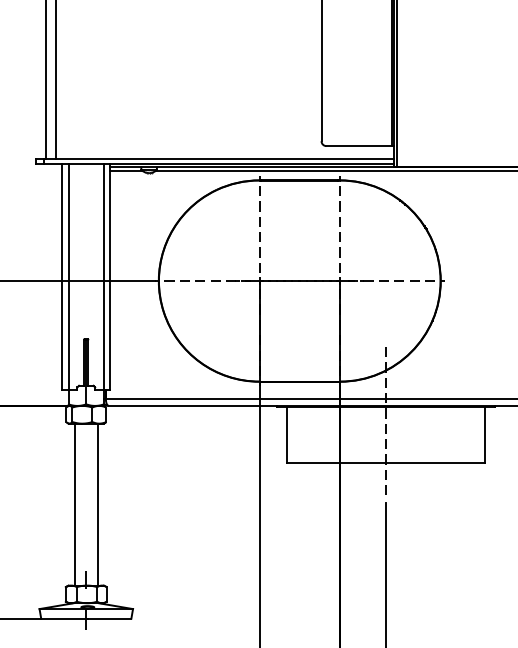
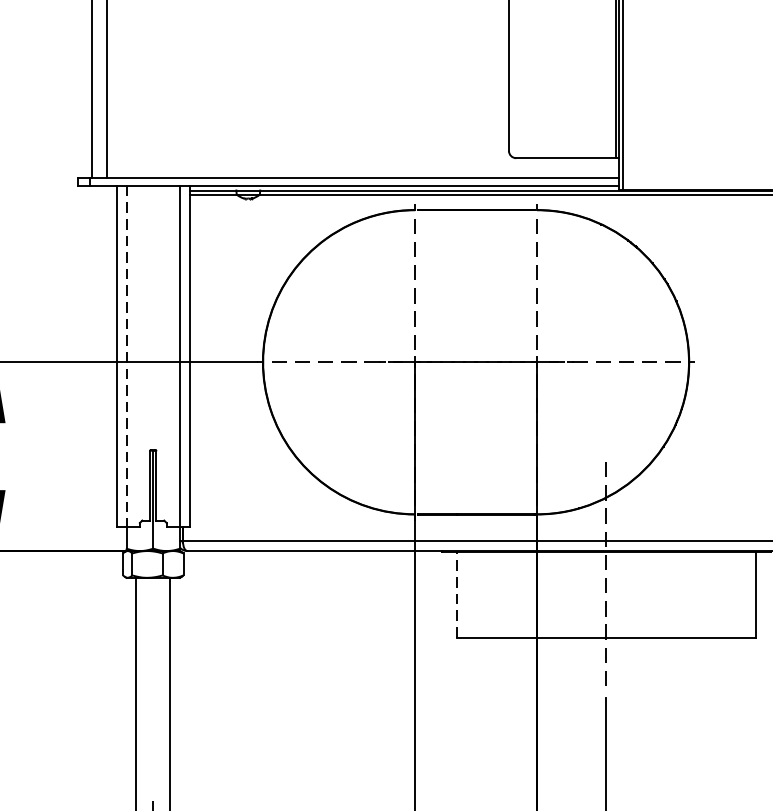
line: (68, 277) -> (126, 356), solid -> dashed
line: (286, 434) -> (455, 594), solid -> dashed

